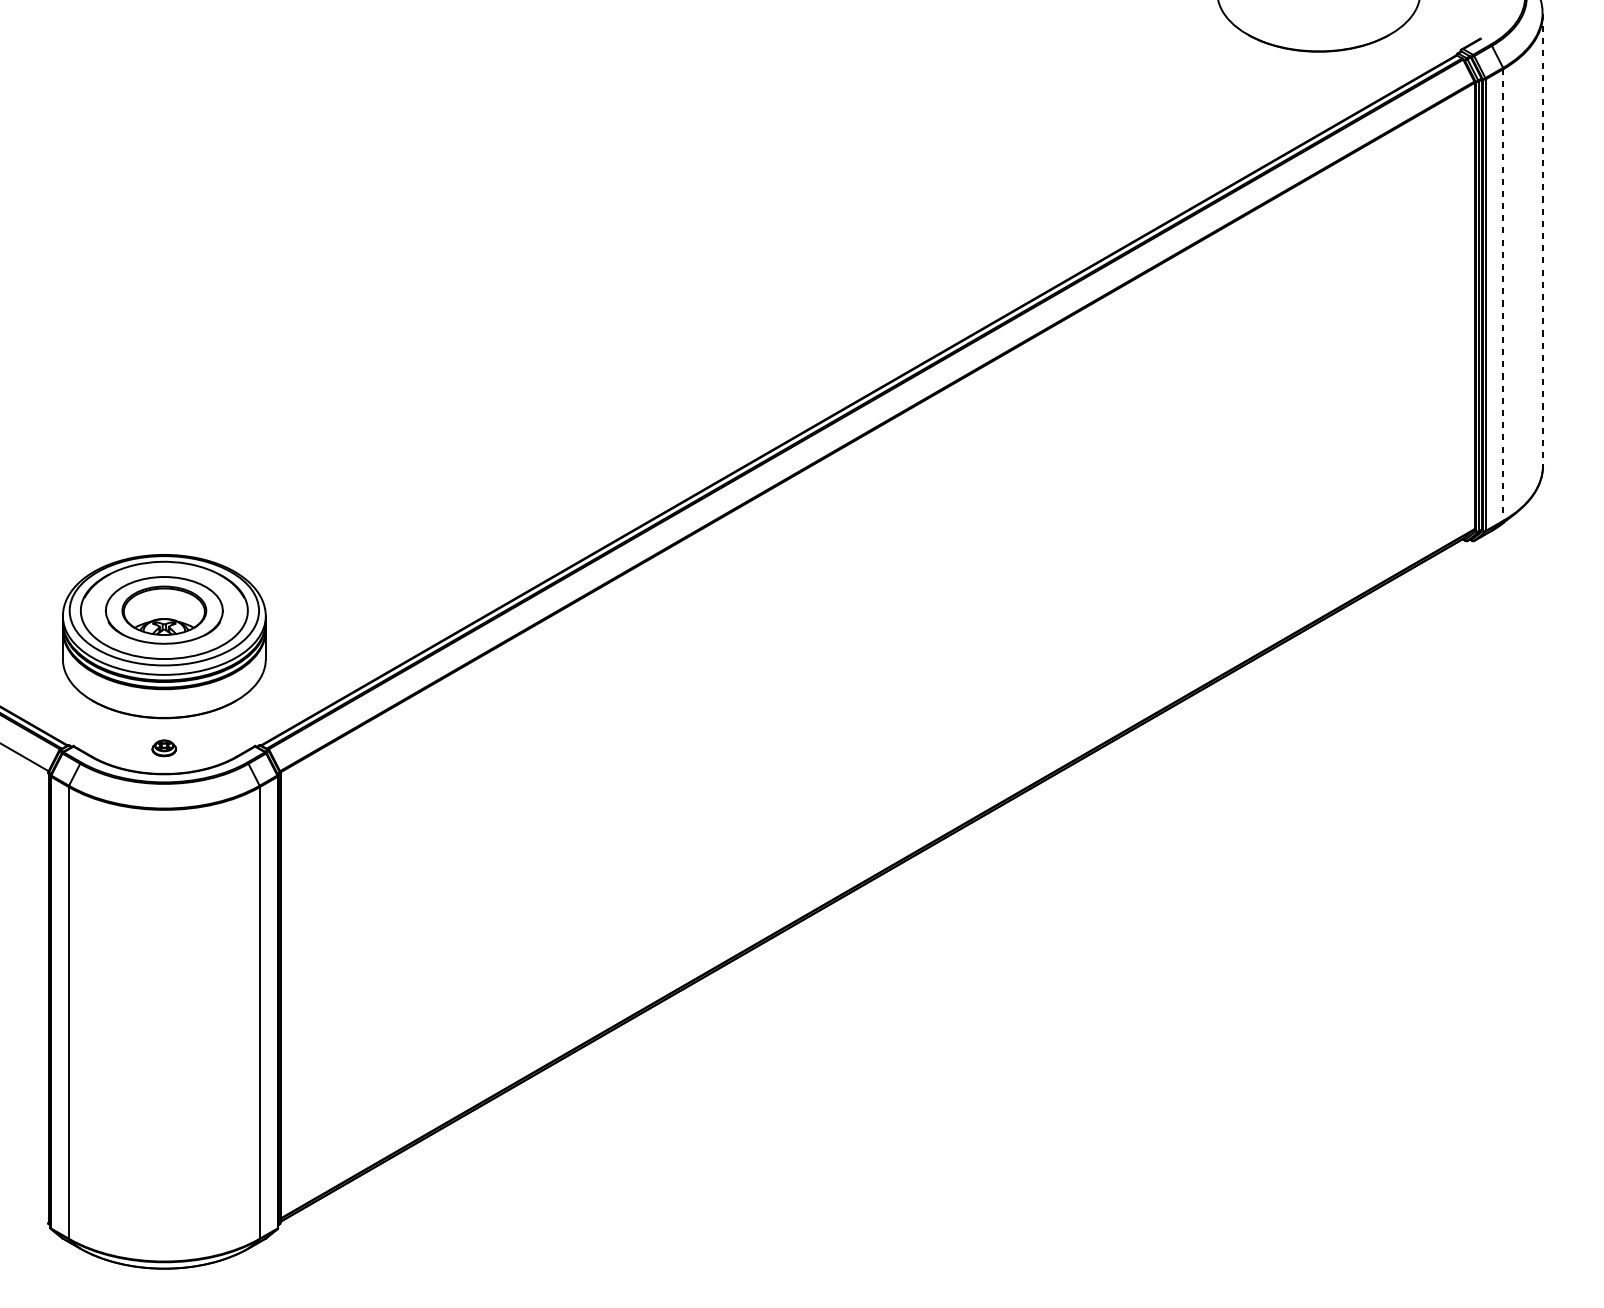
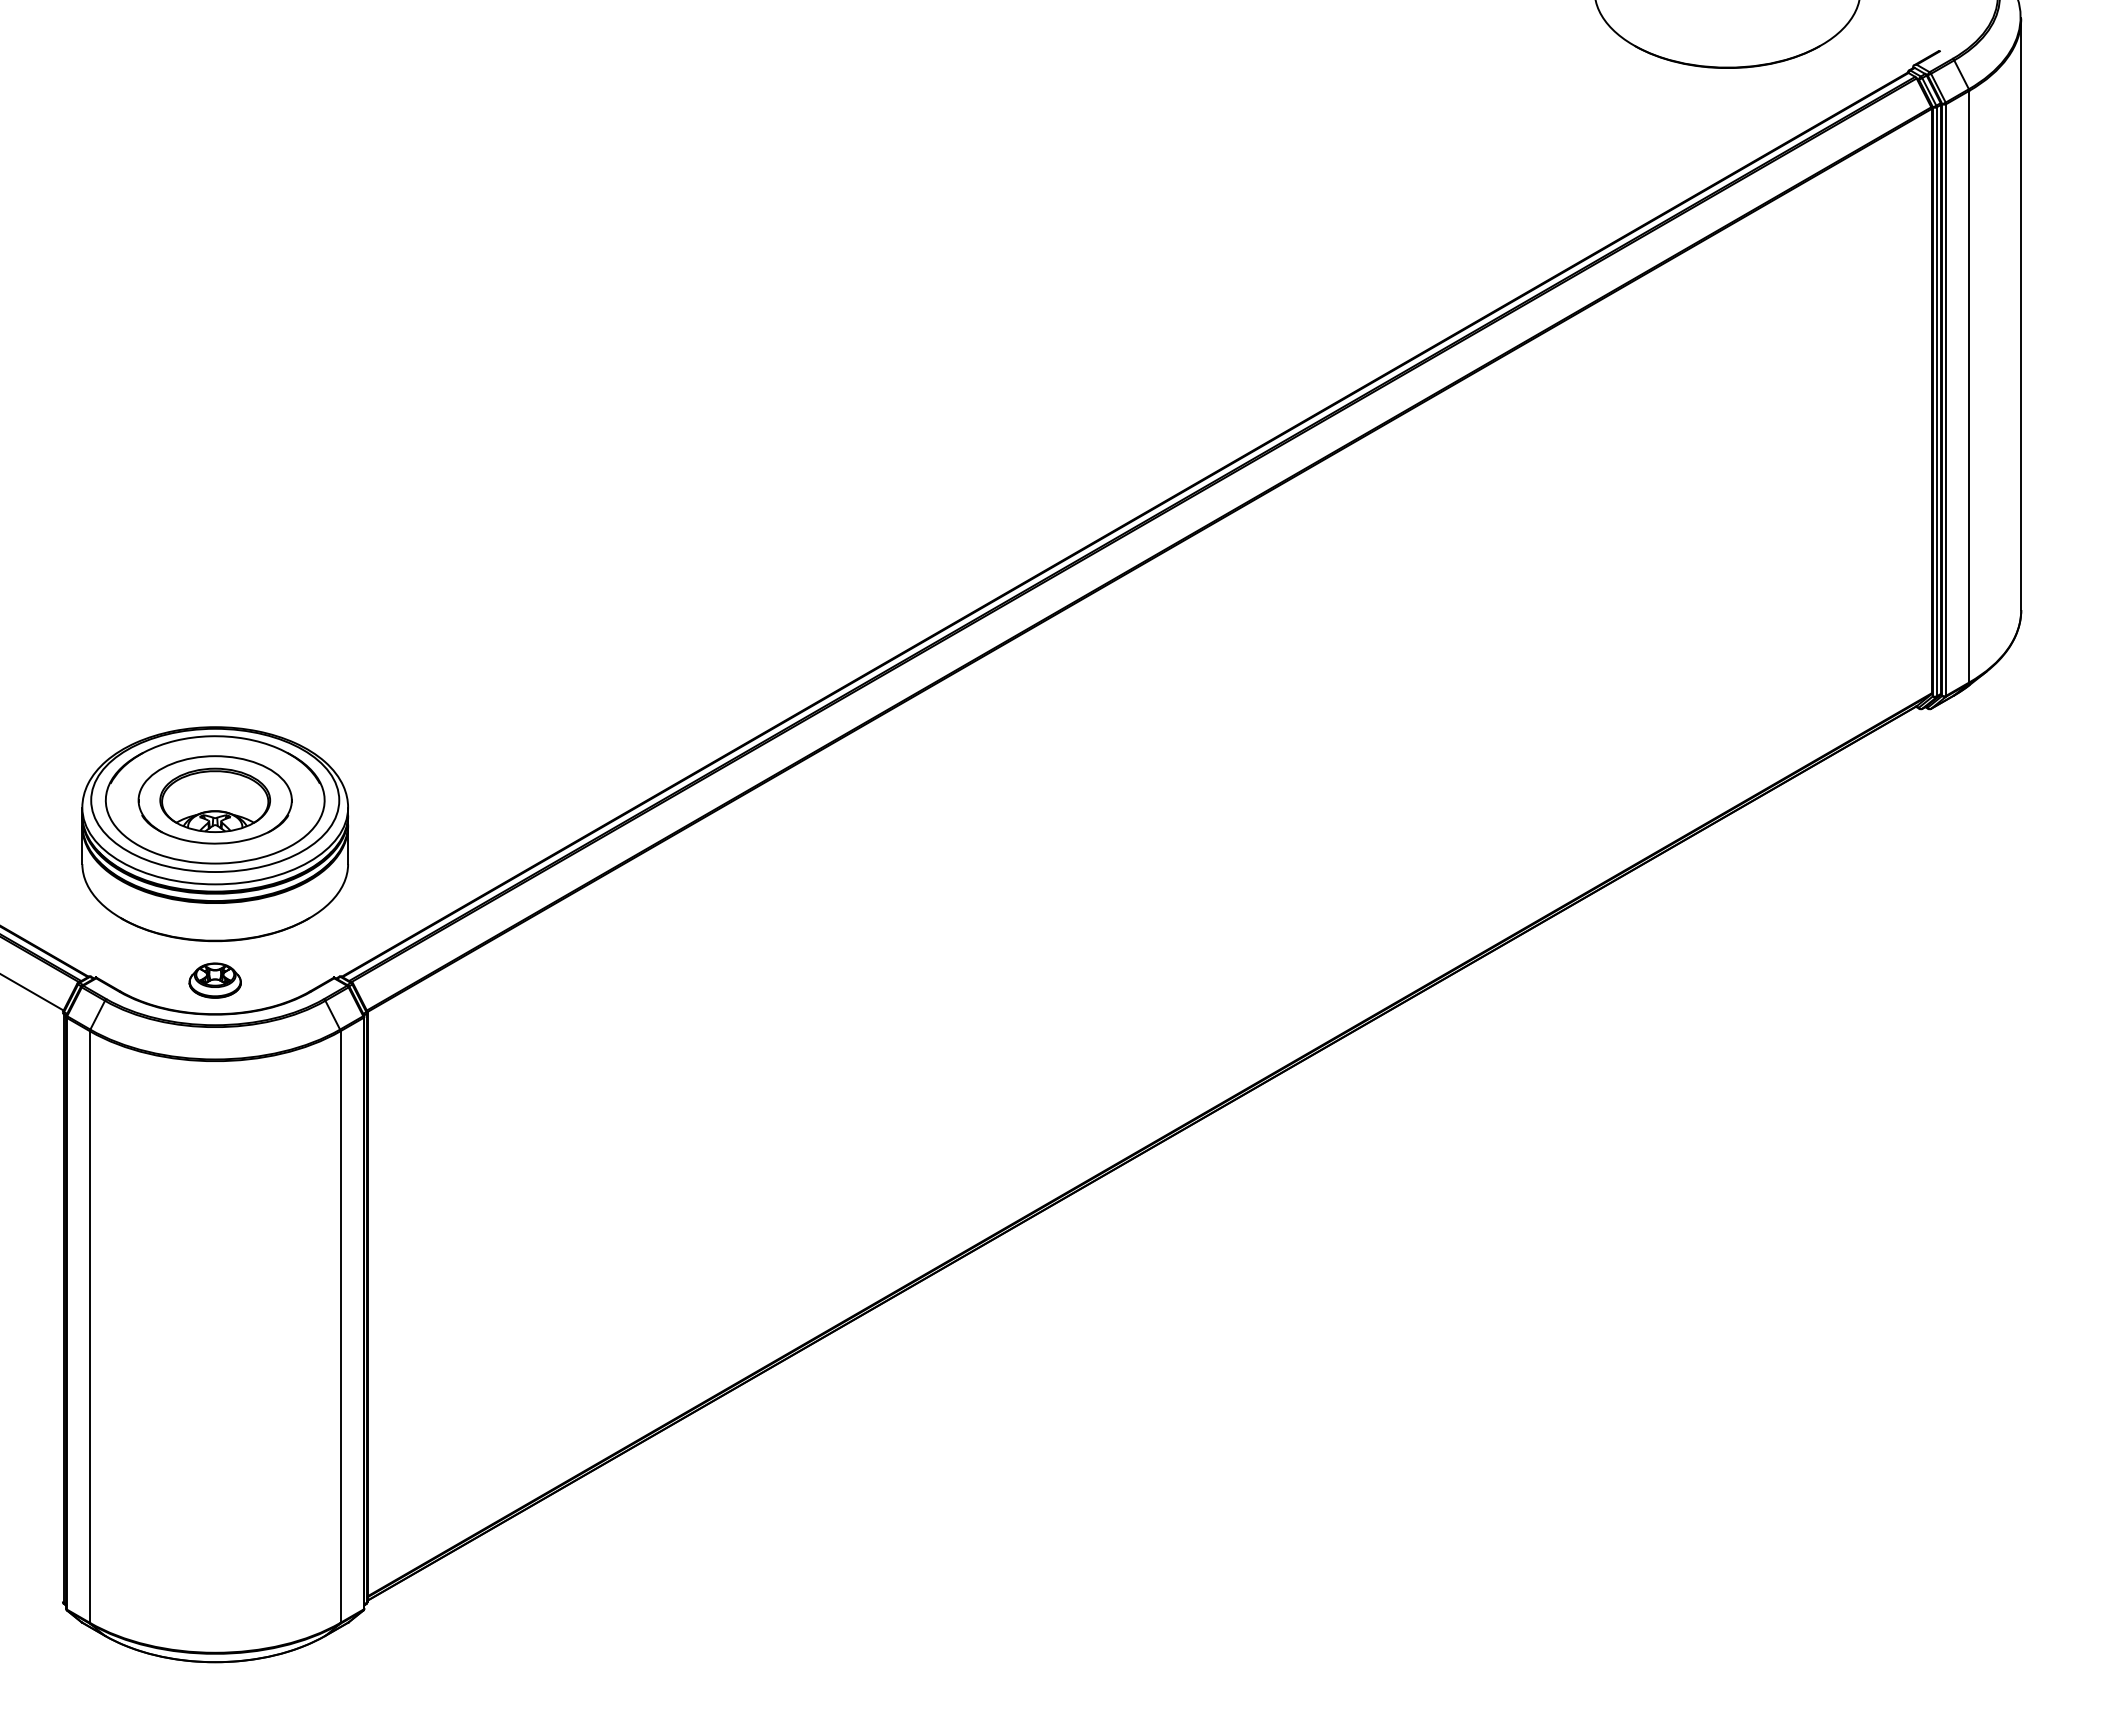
line: (1543, 239) -> (2021, 314), dashed -> solid
line: (1503, 294) -> (1969, 386), dashed -> solid
part: (163, 748) -> (214, 980), size x1.67

